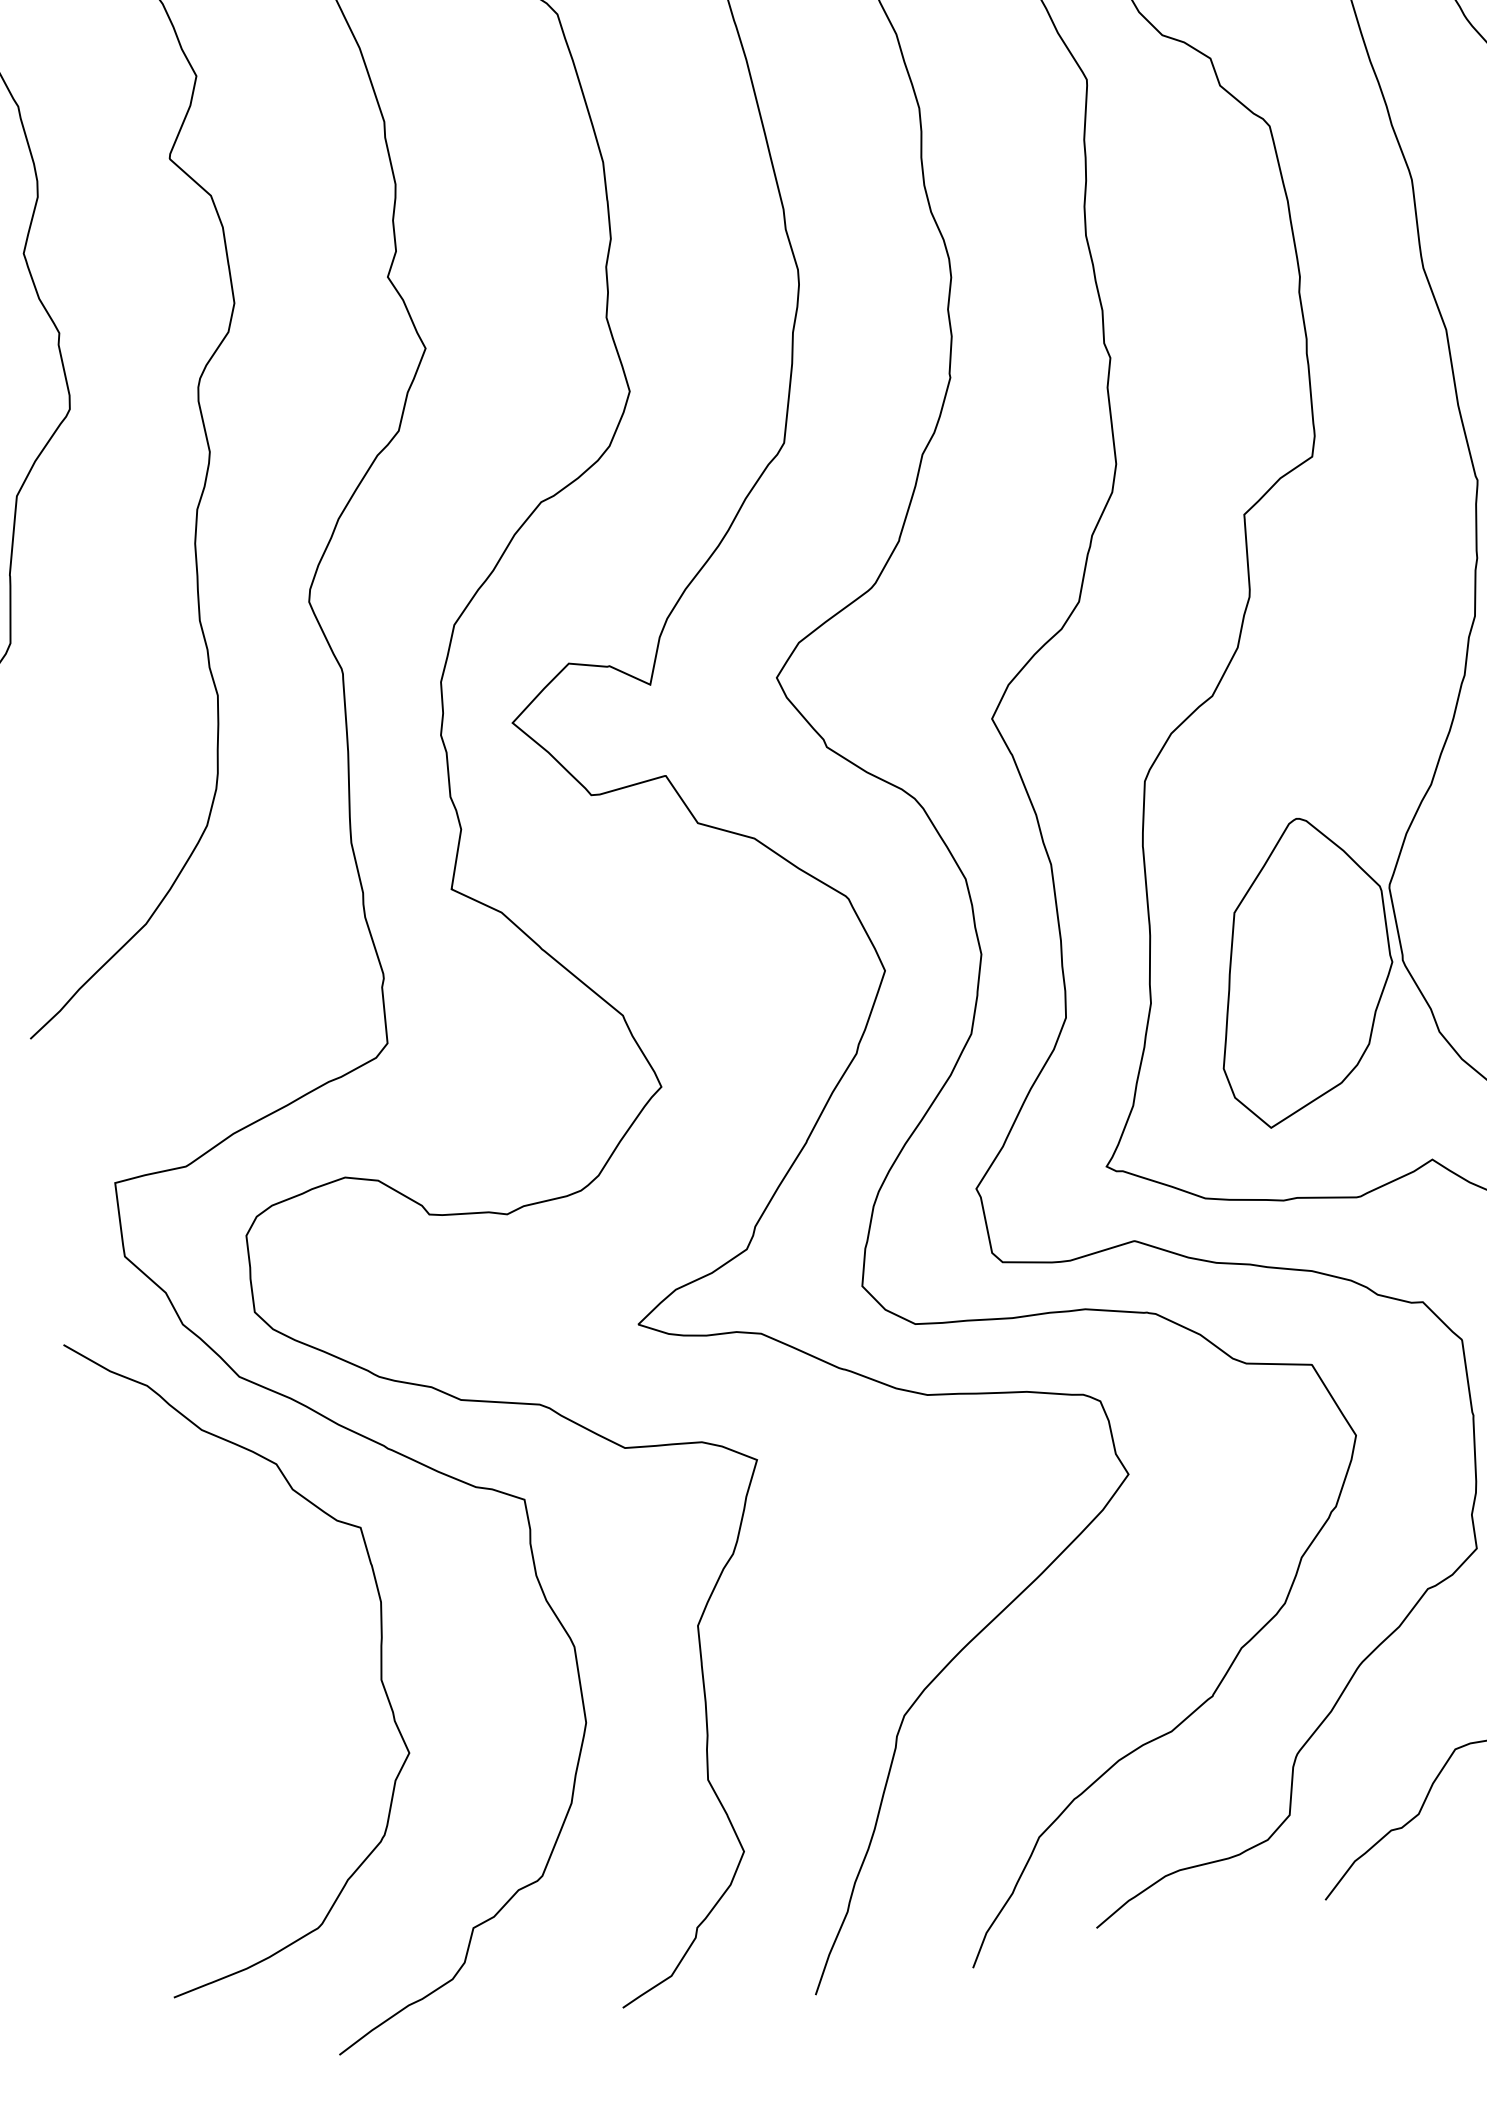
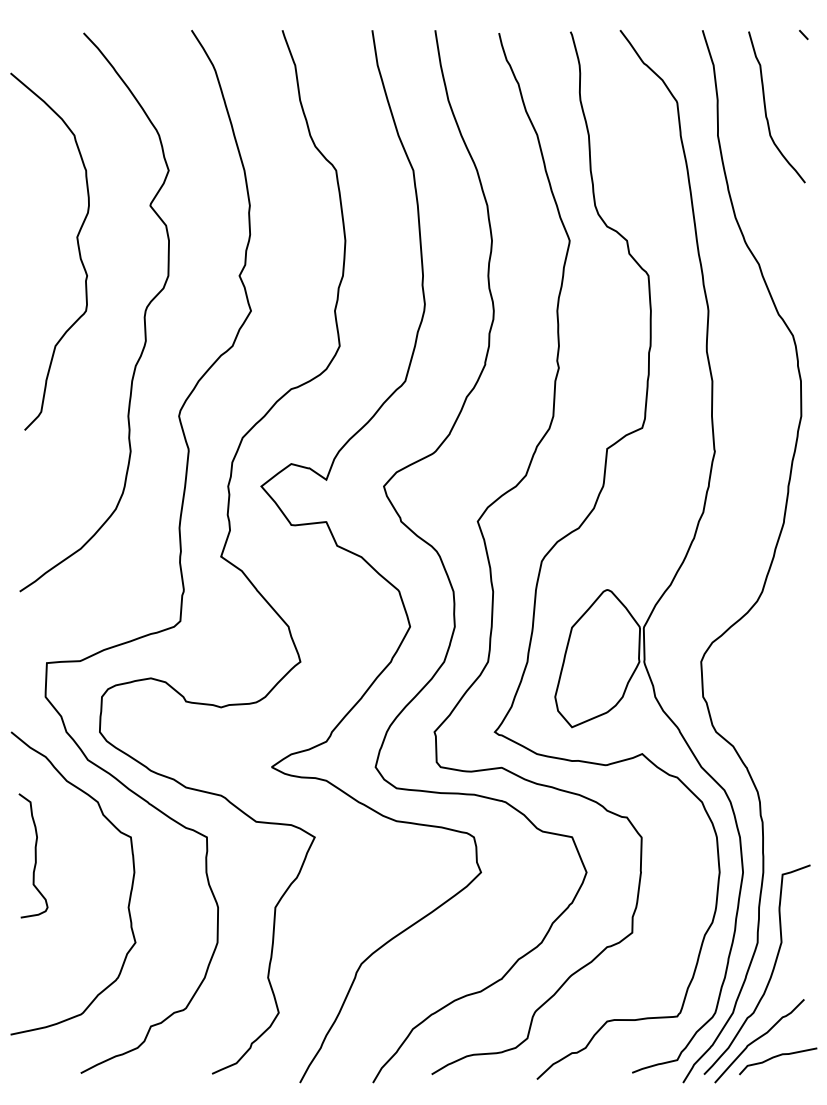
curve: (159, 1602) -> (34, 855), added

